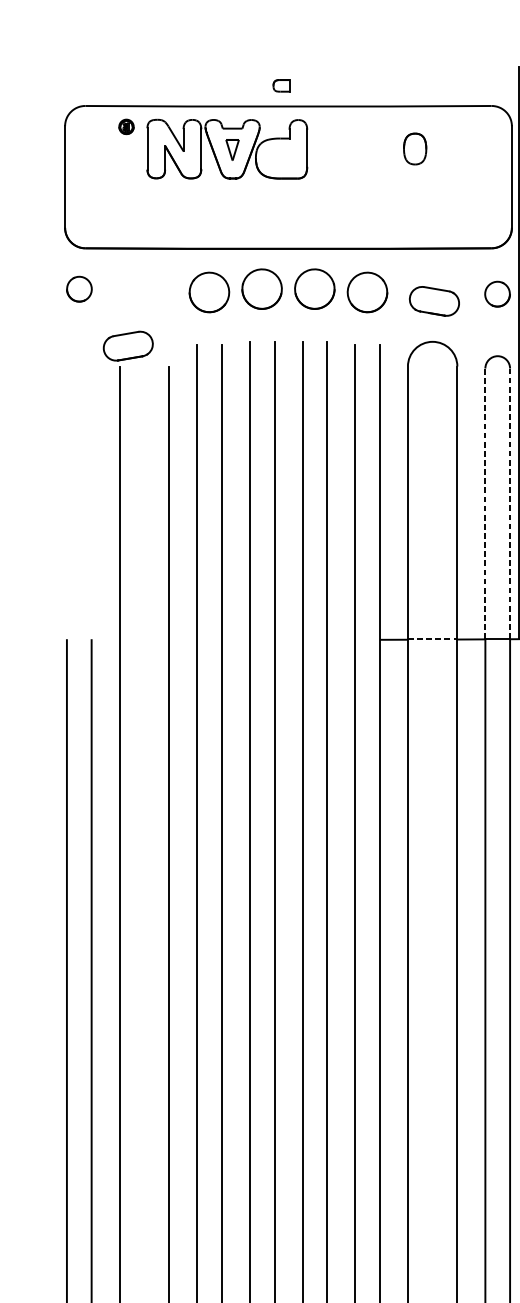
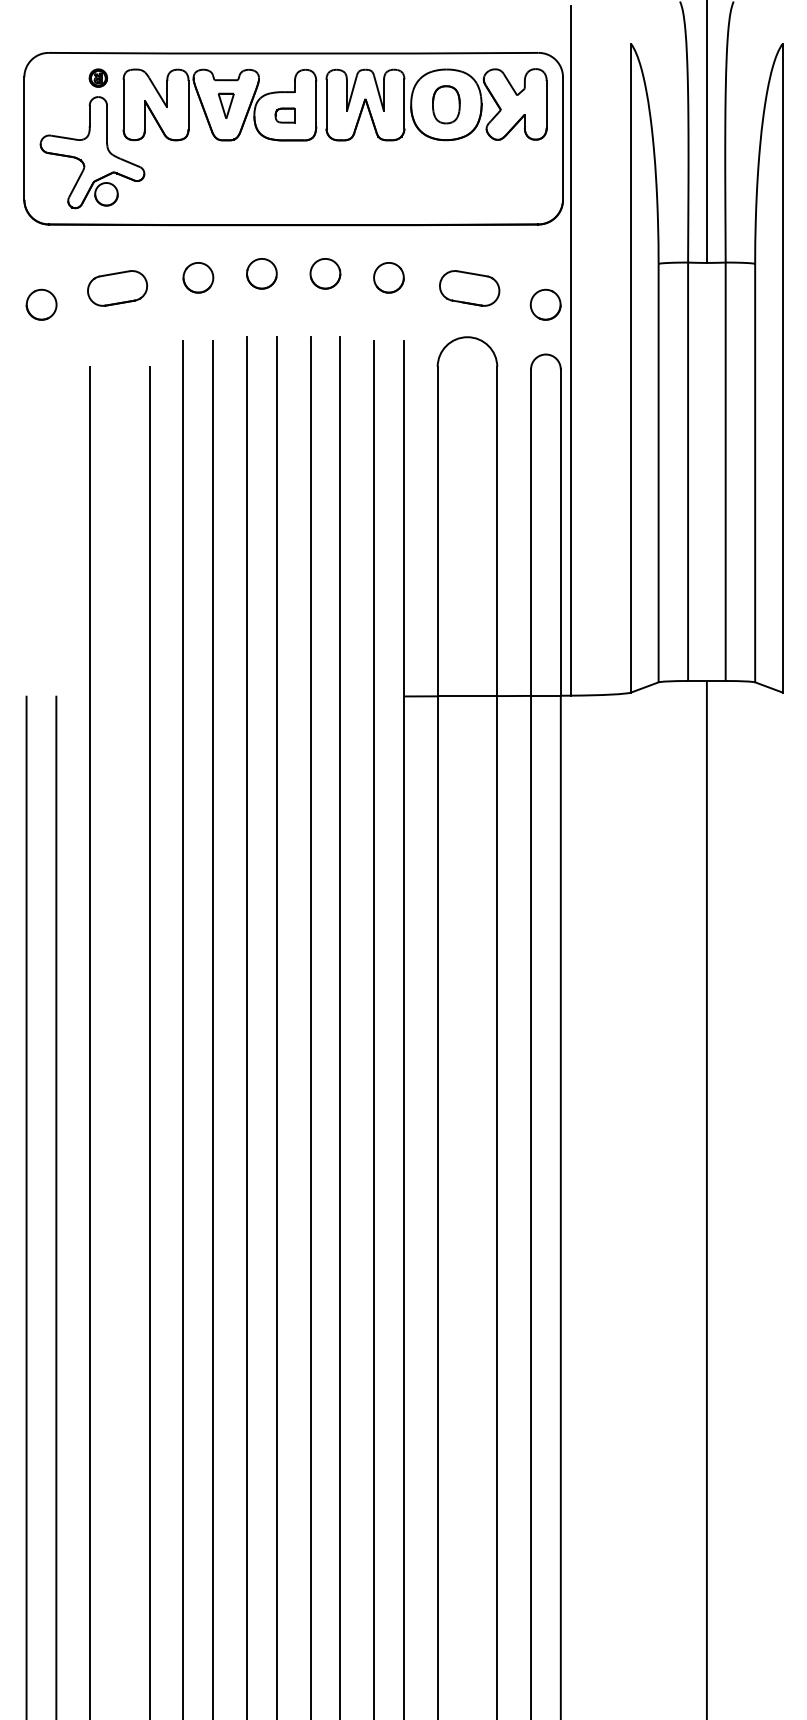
part: (280, 85) -> (284, 115), moved
part: (406, 148) -> (436, 104), added
part: (121, 188) -> (92, 152), added
part: (79, 288) -> (41, 304), moved
part: (261, 288) -> (261, 273), size x0.62
part: (314, 288) -> (325, 273), size x0.62
part: (209, 292) -> (198, 277), size x0.62
part: (367, 292) -> (388, 277), size x0.62
part: (497, 293) -> (545, 304), moved
part: (128, 346) -> (117, 288), moved
line: (485, 503) -> (531, 532), dashed -> solid
line: (509, 504) -> (560, 533), dashed -> solid
line: (432, 639) -> (467, 696), dashed -> solid

